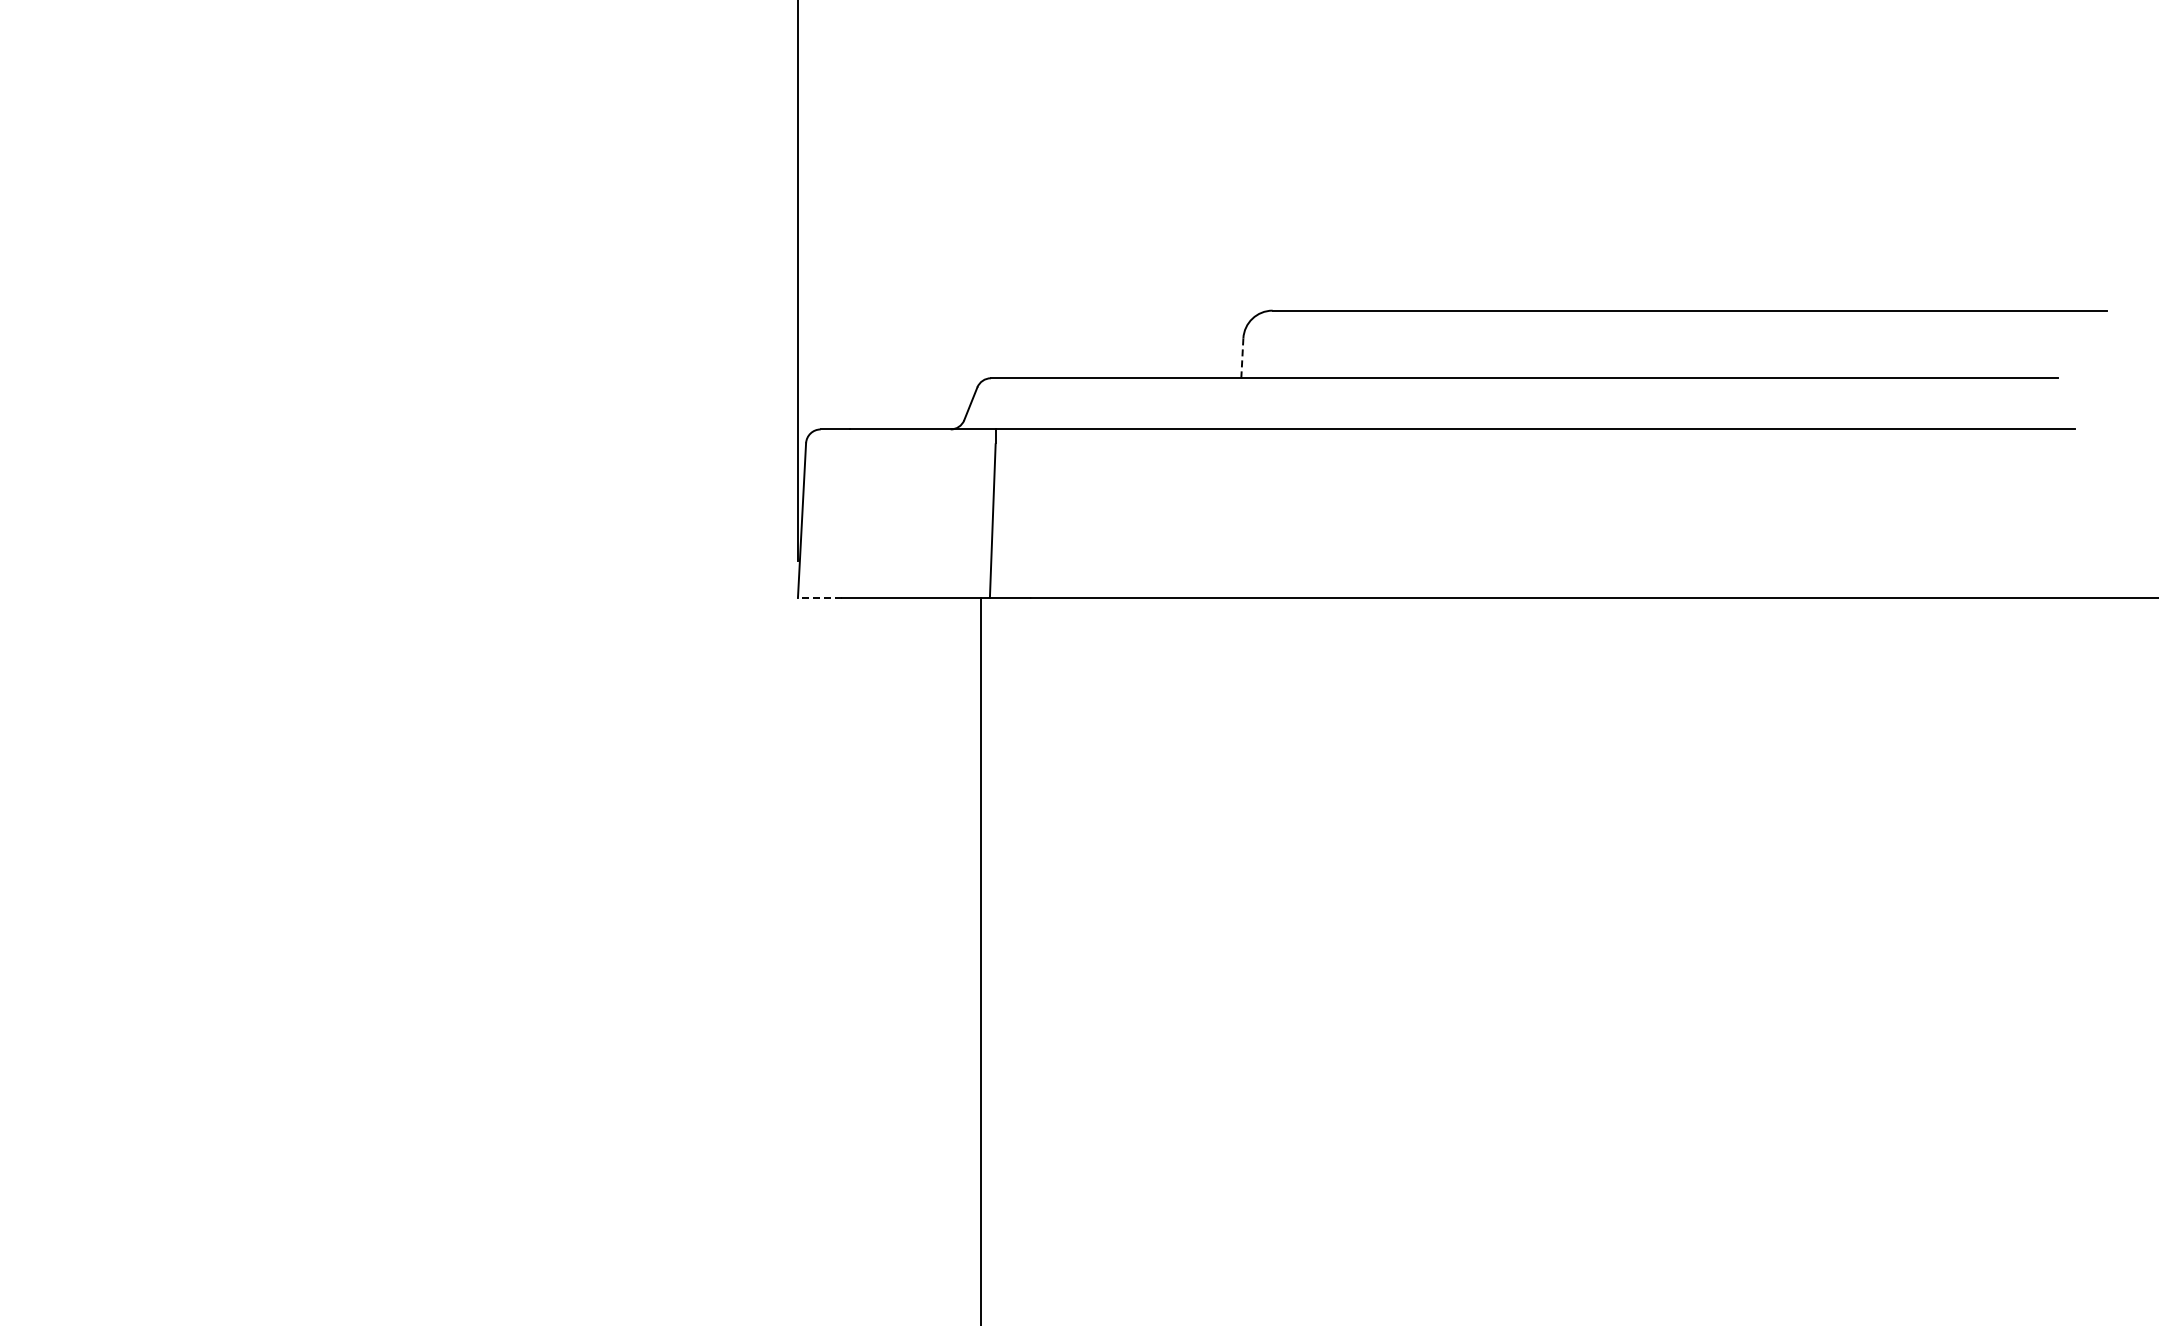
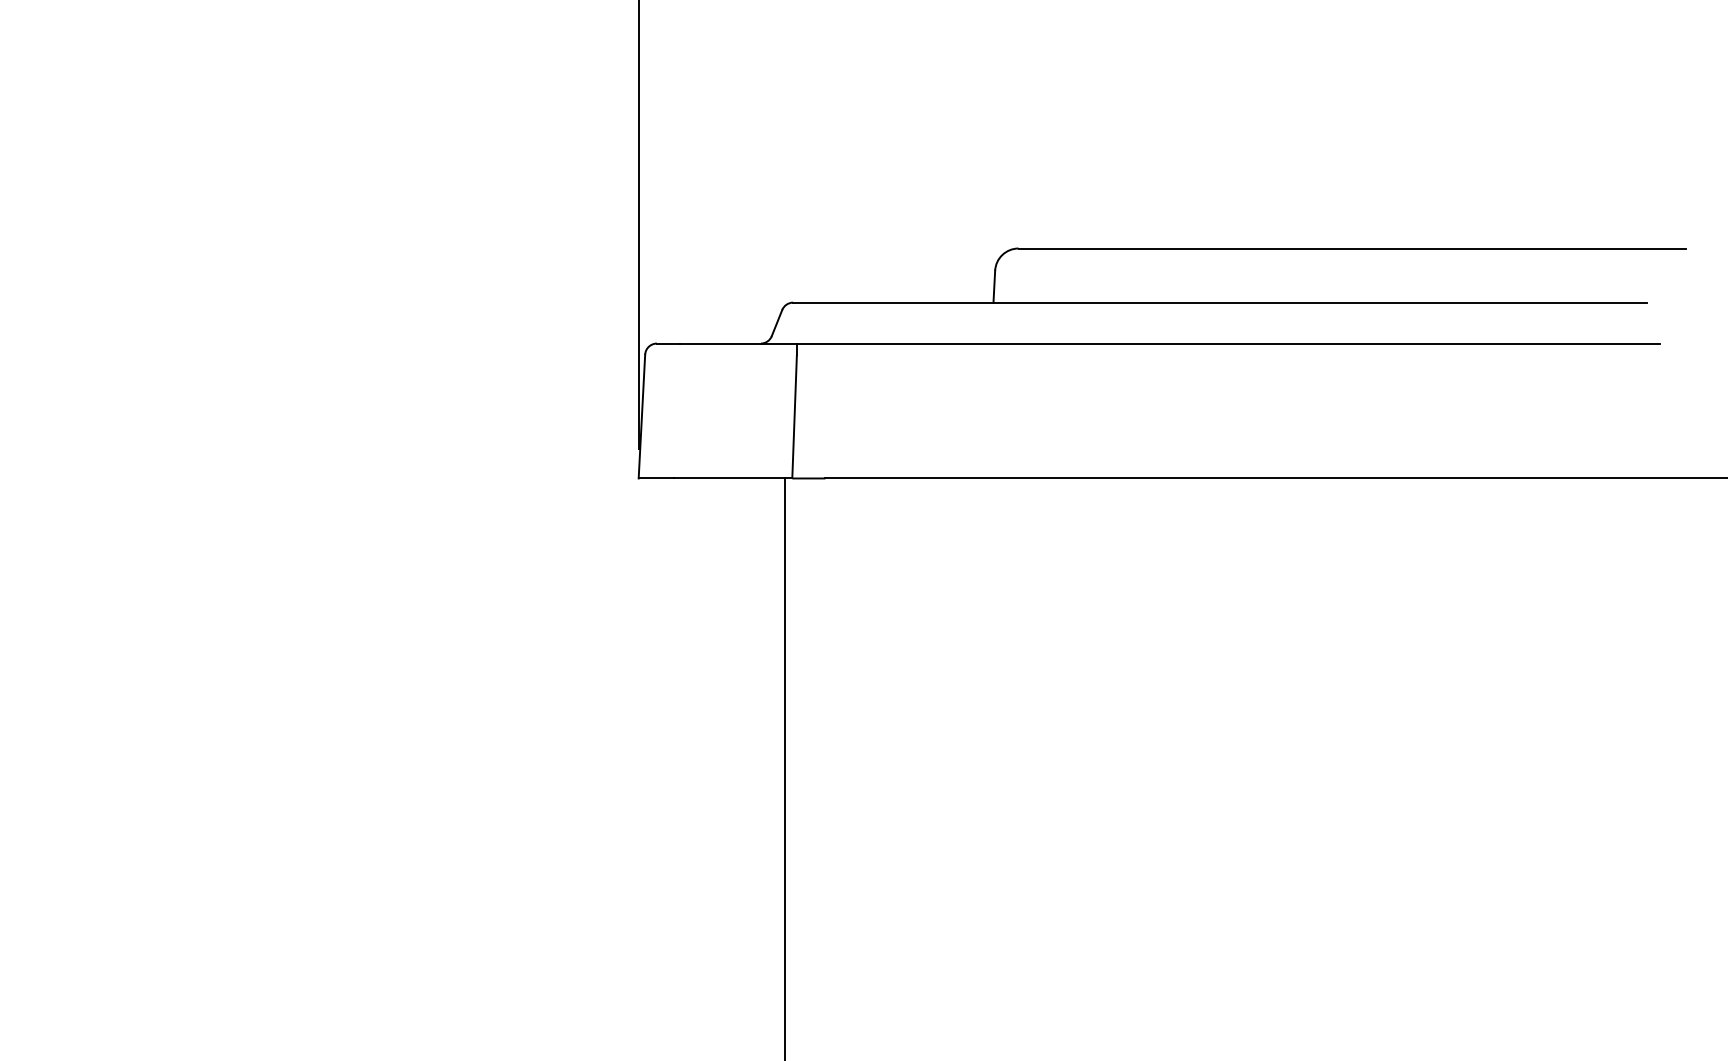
line: (1242, 358) -> (994, 286), dashed -> solid
line: (819, 597) -> (655, 478), dashed -> solid

